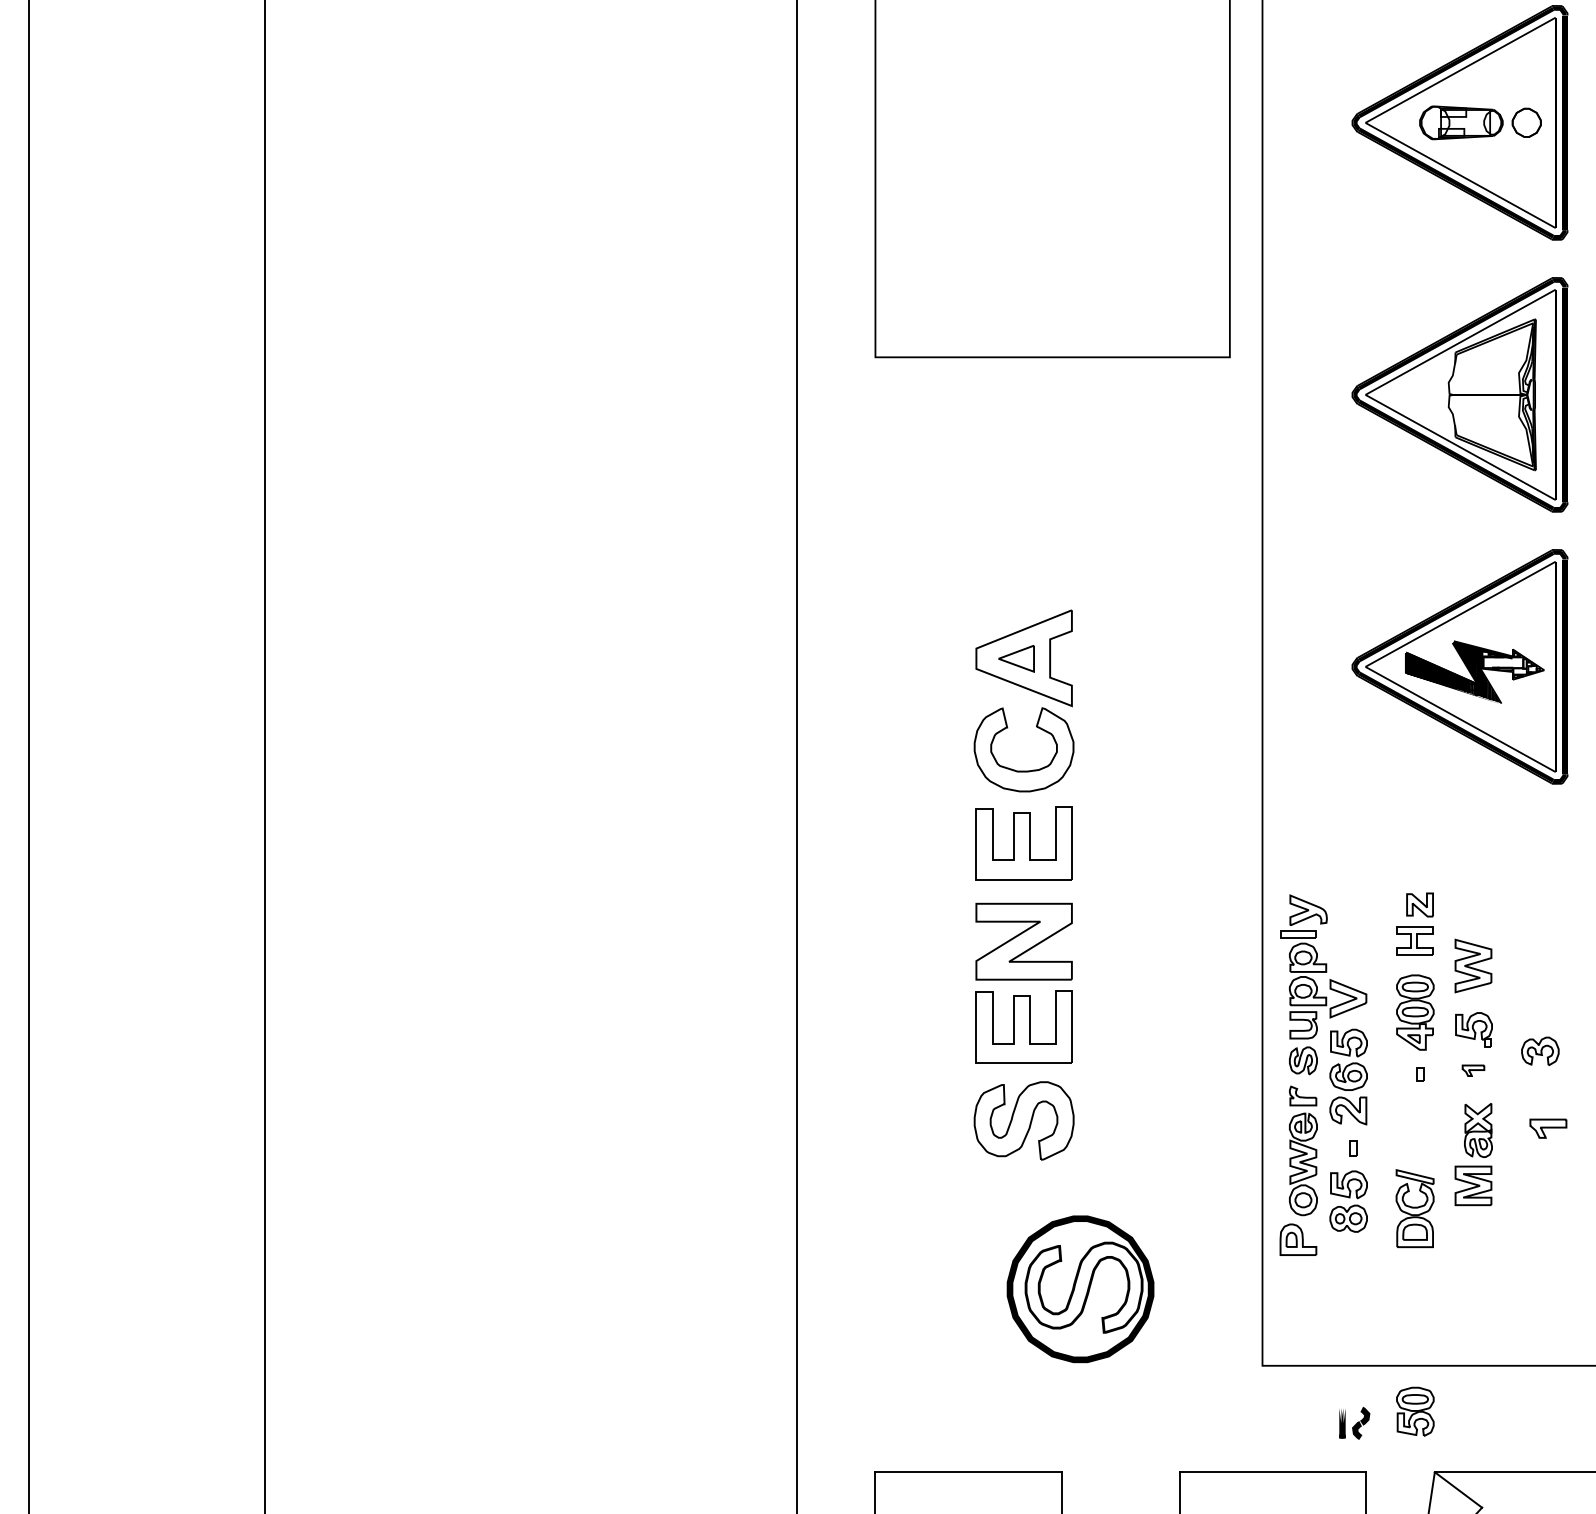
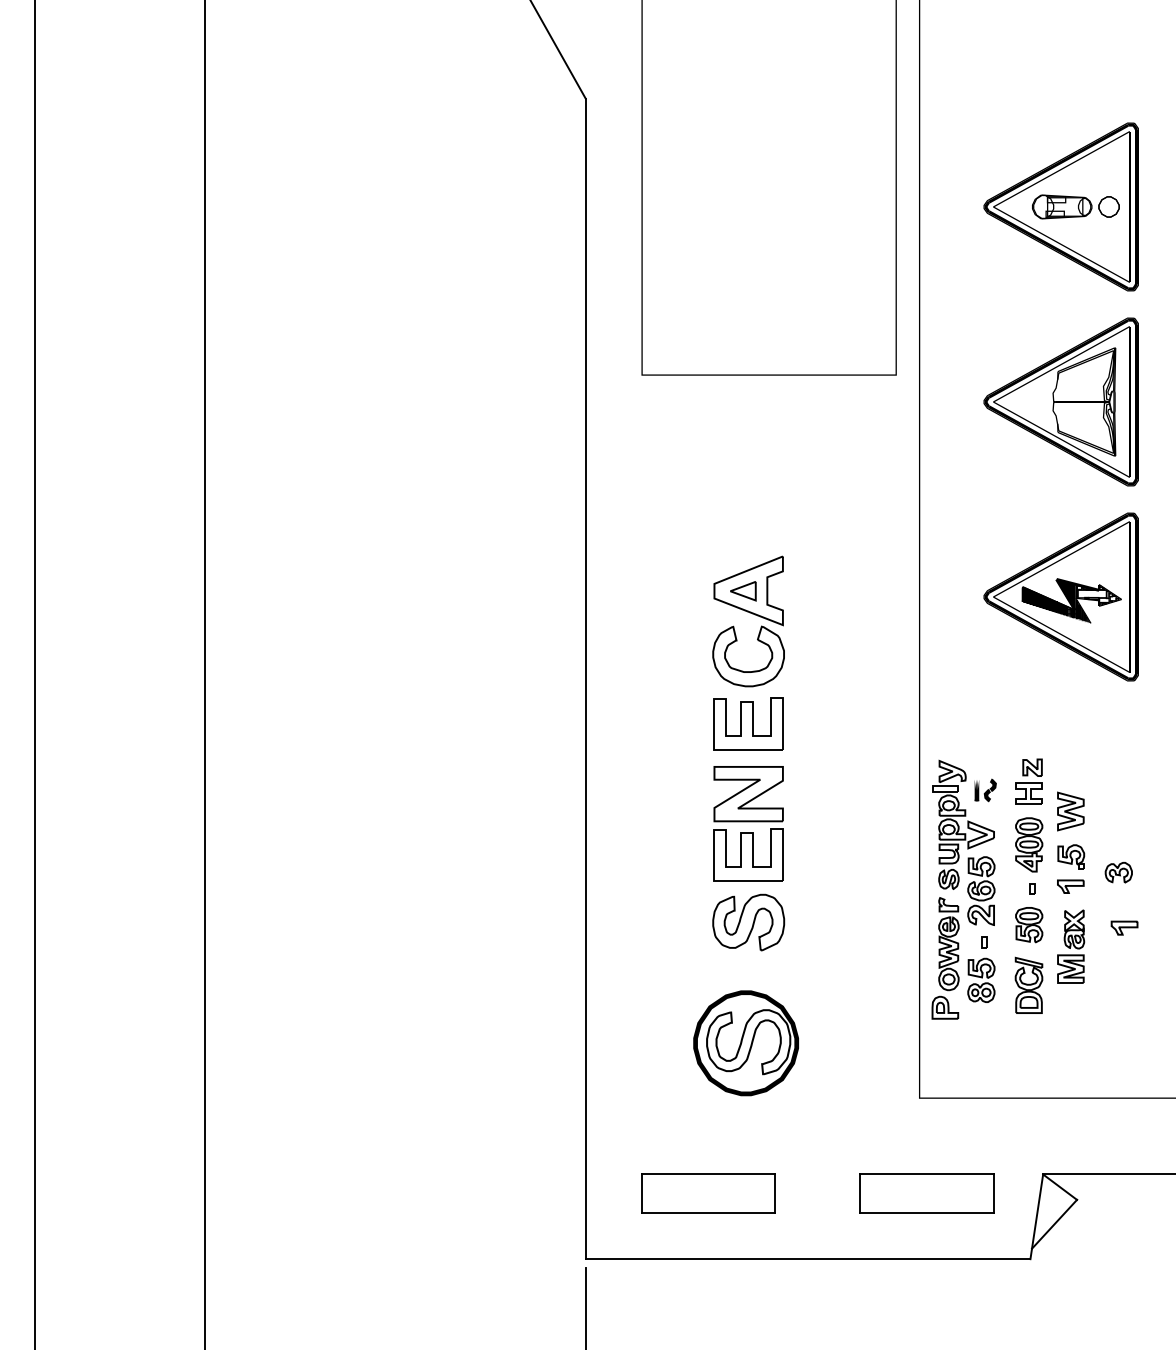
part: (1472, 1070) -> (1070, 886), size x1.67
part: (1079, 1289) -> (745, 1043), moved
part: (1415, 1412) -> (1029, 925), moved
part: (1354, 1423) -> (985, 790), moved

